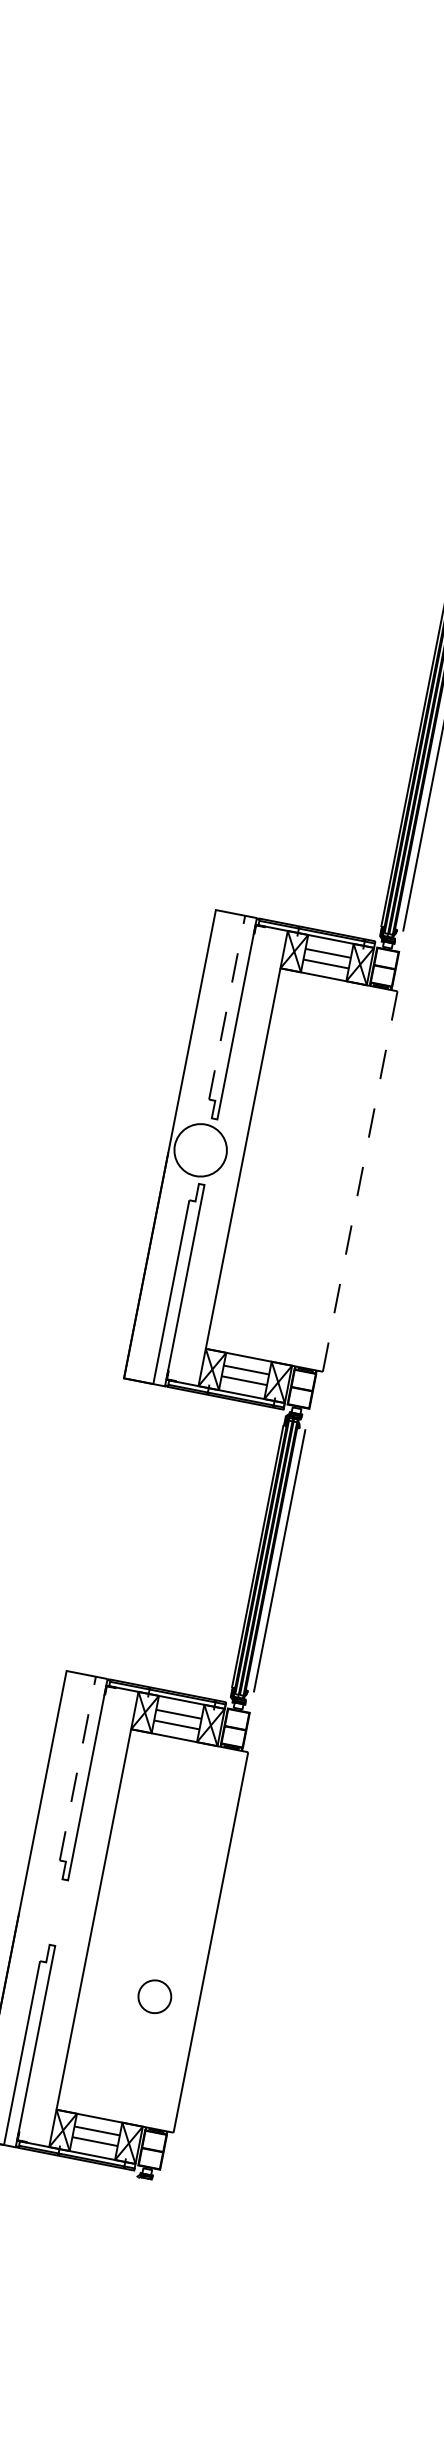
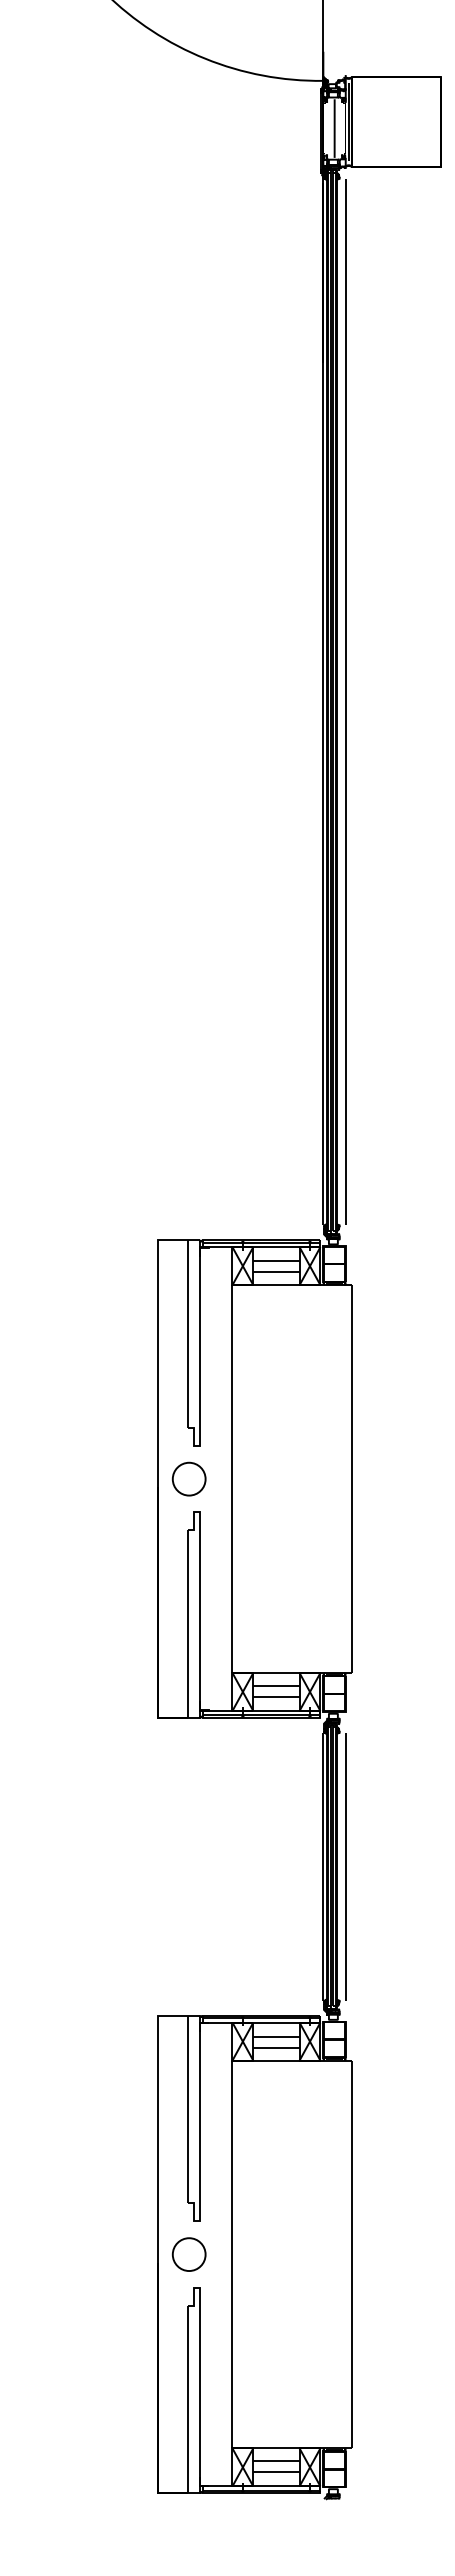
line: (226, 1008) -> (187, 1334), dashed -> solid
circle: (200, 1149) -> (188, 1478), size x0.62
line: (359, 1181) -> (351, 1479), dashed -> solid
line: (77, 1768) -> (187, 2109), dashed -> solid
circle: (154, 1996) -> (188, 2254), moved

